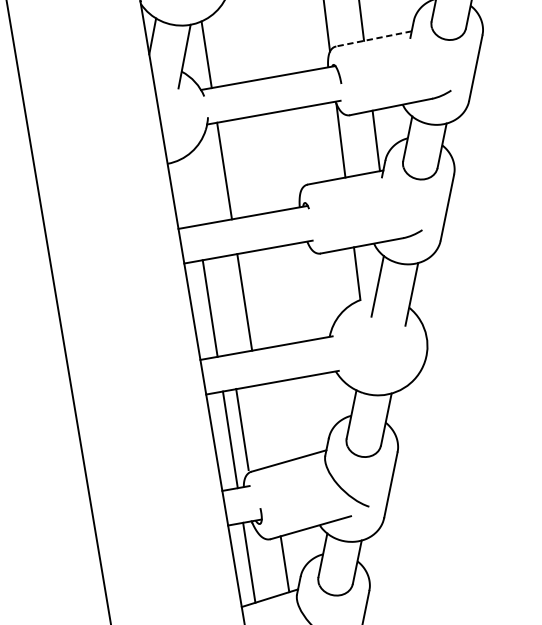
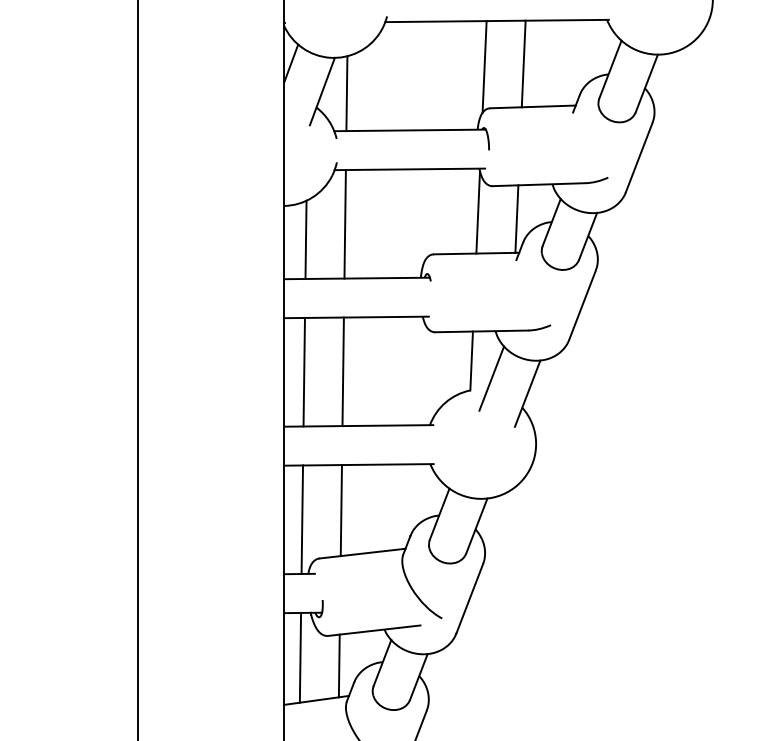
line: (374, 38) -> (533, 106), dashed -> solid
line: (191, 190) -> (305, 239), added
line: (241, 429) -> (340, 510), moved

